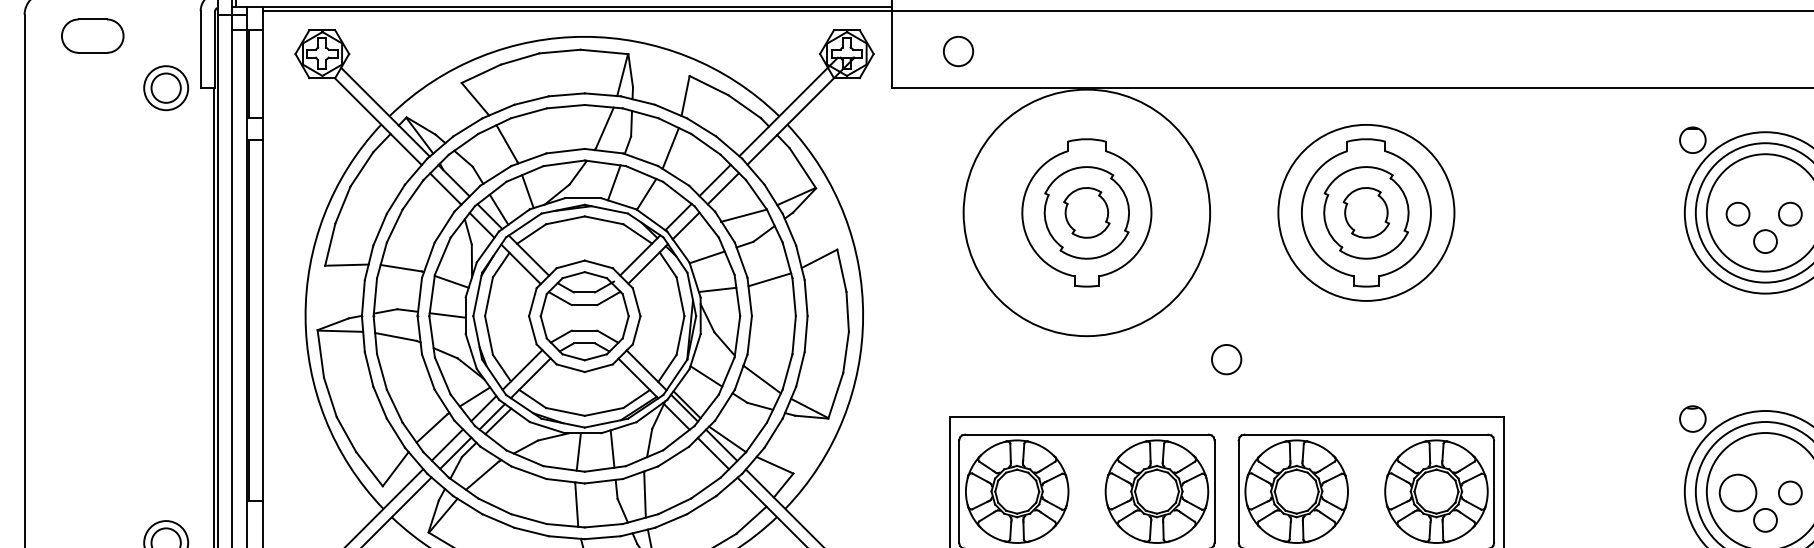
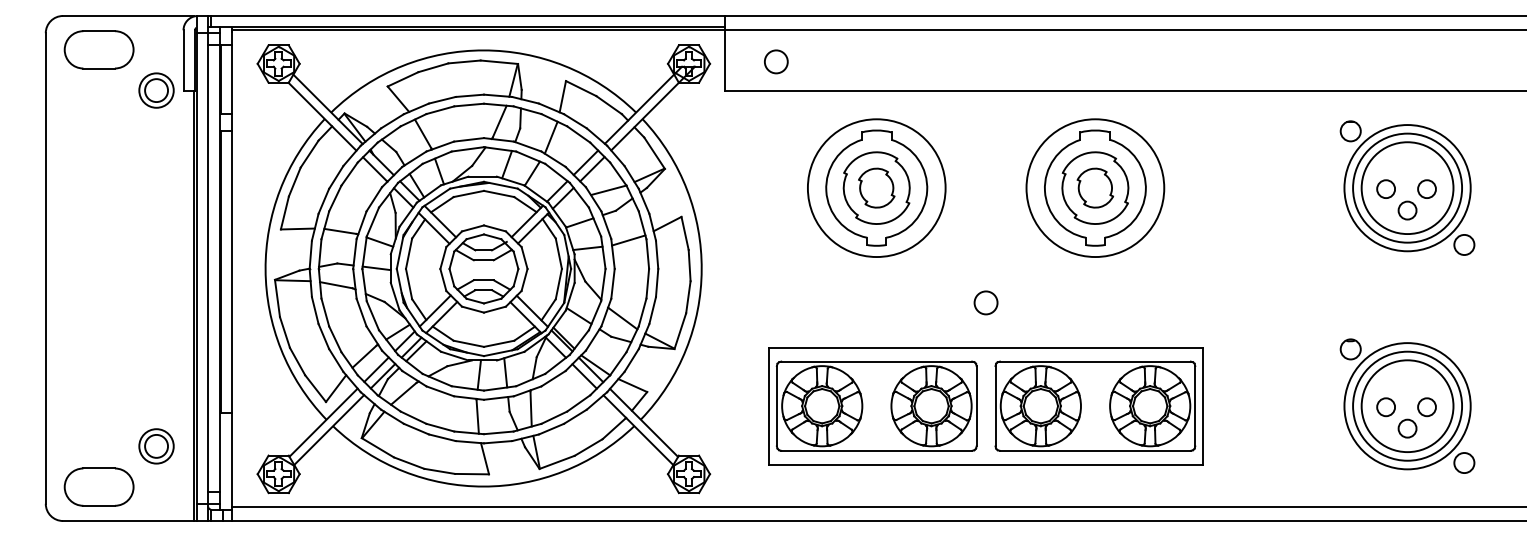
part: (91, 35) -> (98, 49), size x1.43
circle: (1086, 213) -> (876, 188), size x0.71
circle: (1738, 493) -> (1386, 407), size x0.62

